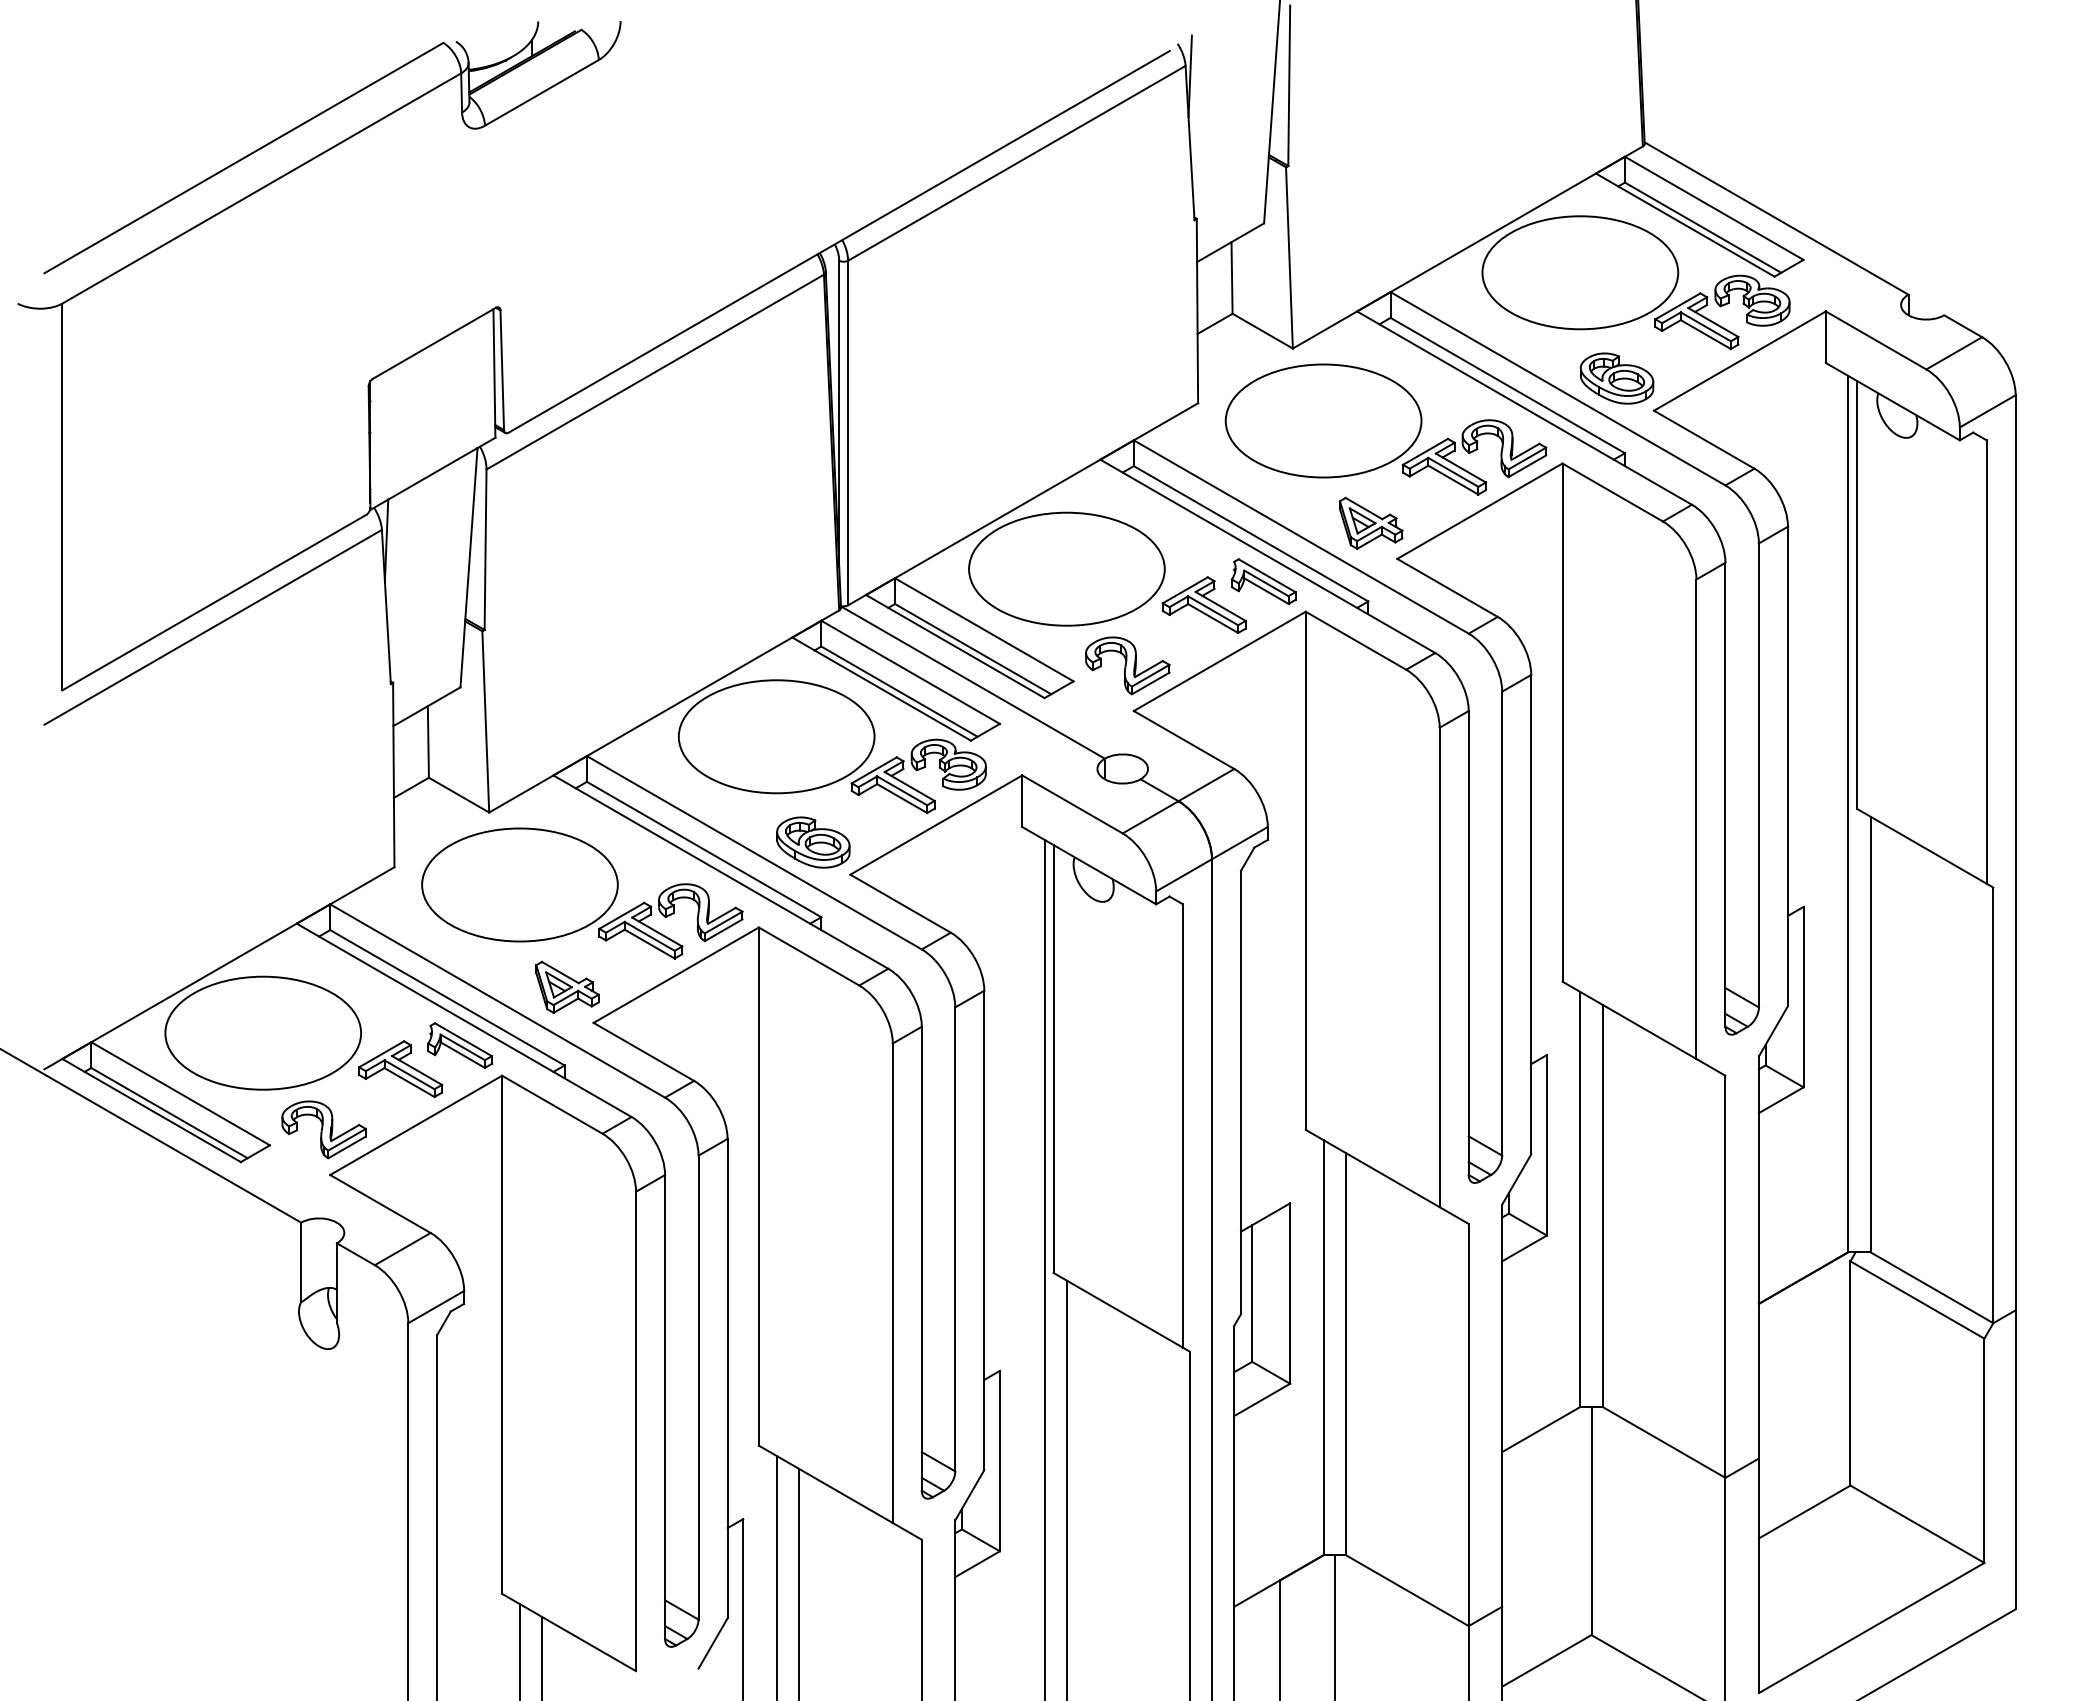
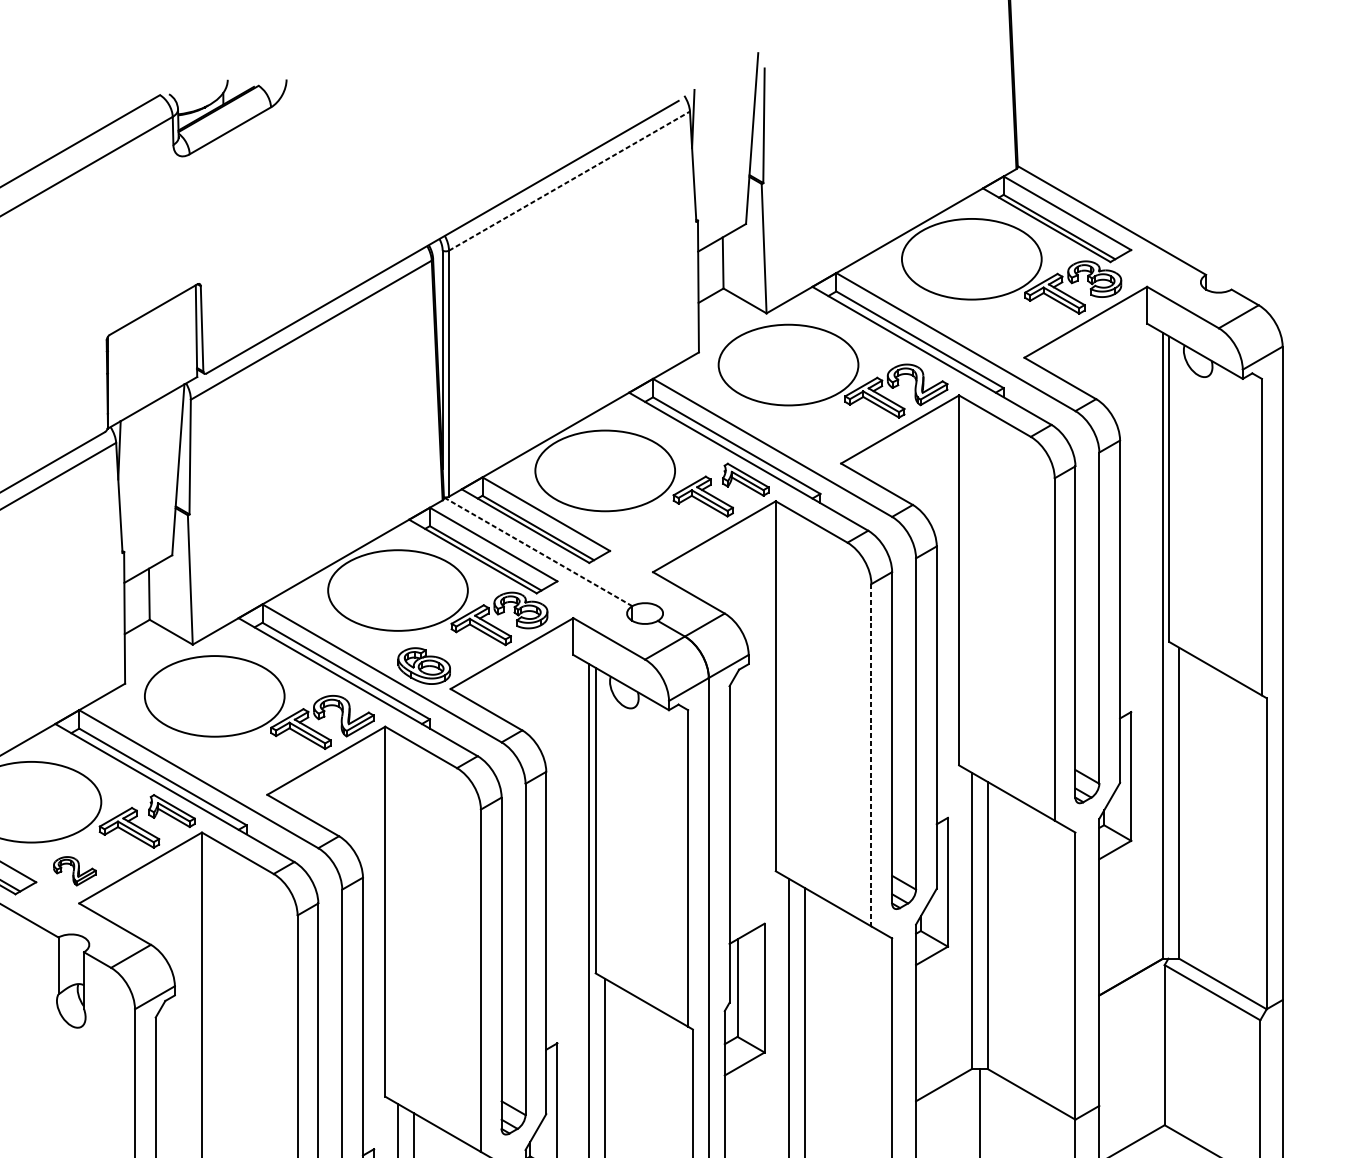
line: (1016, 163) -> (569, 181), solid -> dashed
part: (1616, 378) -> (997, 334), removed
part: (1370, 522) -> (822, 437), removed
part: (1127, 665) -> (648, 539), removed
line: (972, 682) -> (537, 551), solid -> dashed
line: (1439, 967) -> (871, 755), solid -> dashed
part: (567, 986) -> (248, 768), removed
part: (323, 1129) -> (74, 870), size x0.7

